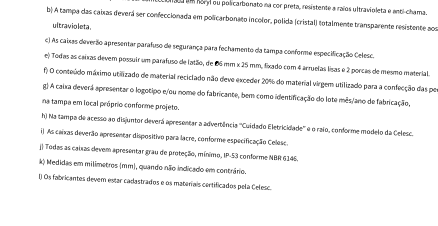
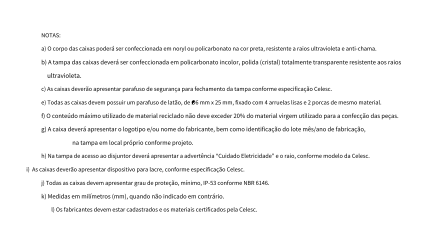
text: (110, 104) -> (132, 143), moved
text: (163, 137) -> (134, 169), moved
text: (154, 182) -> (153, 209), moved

